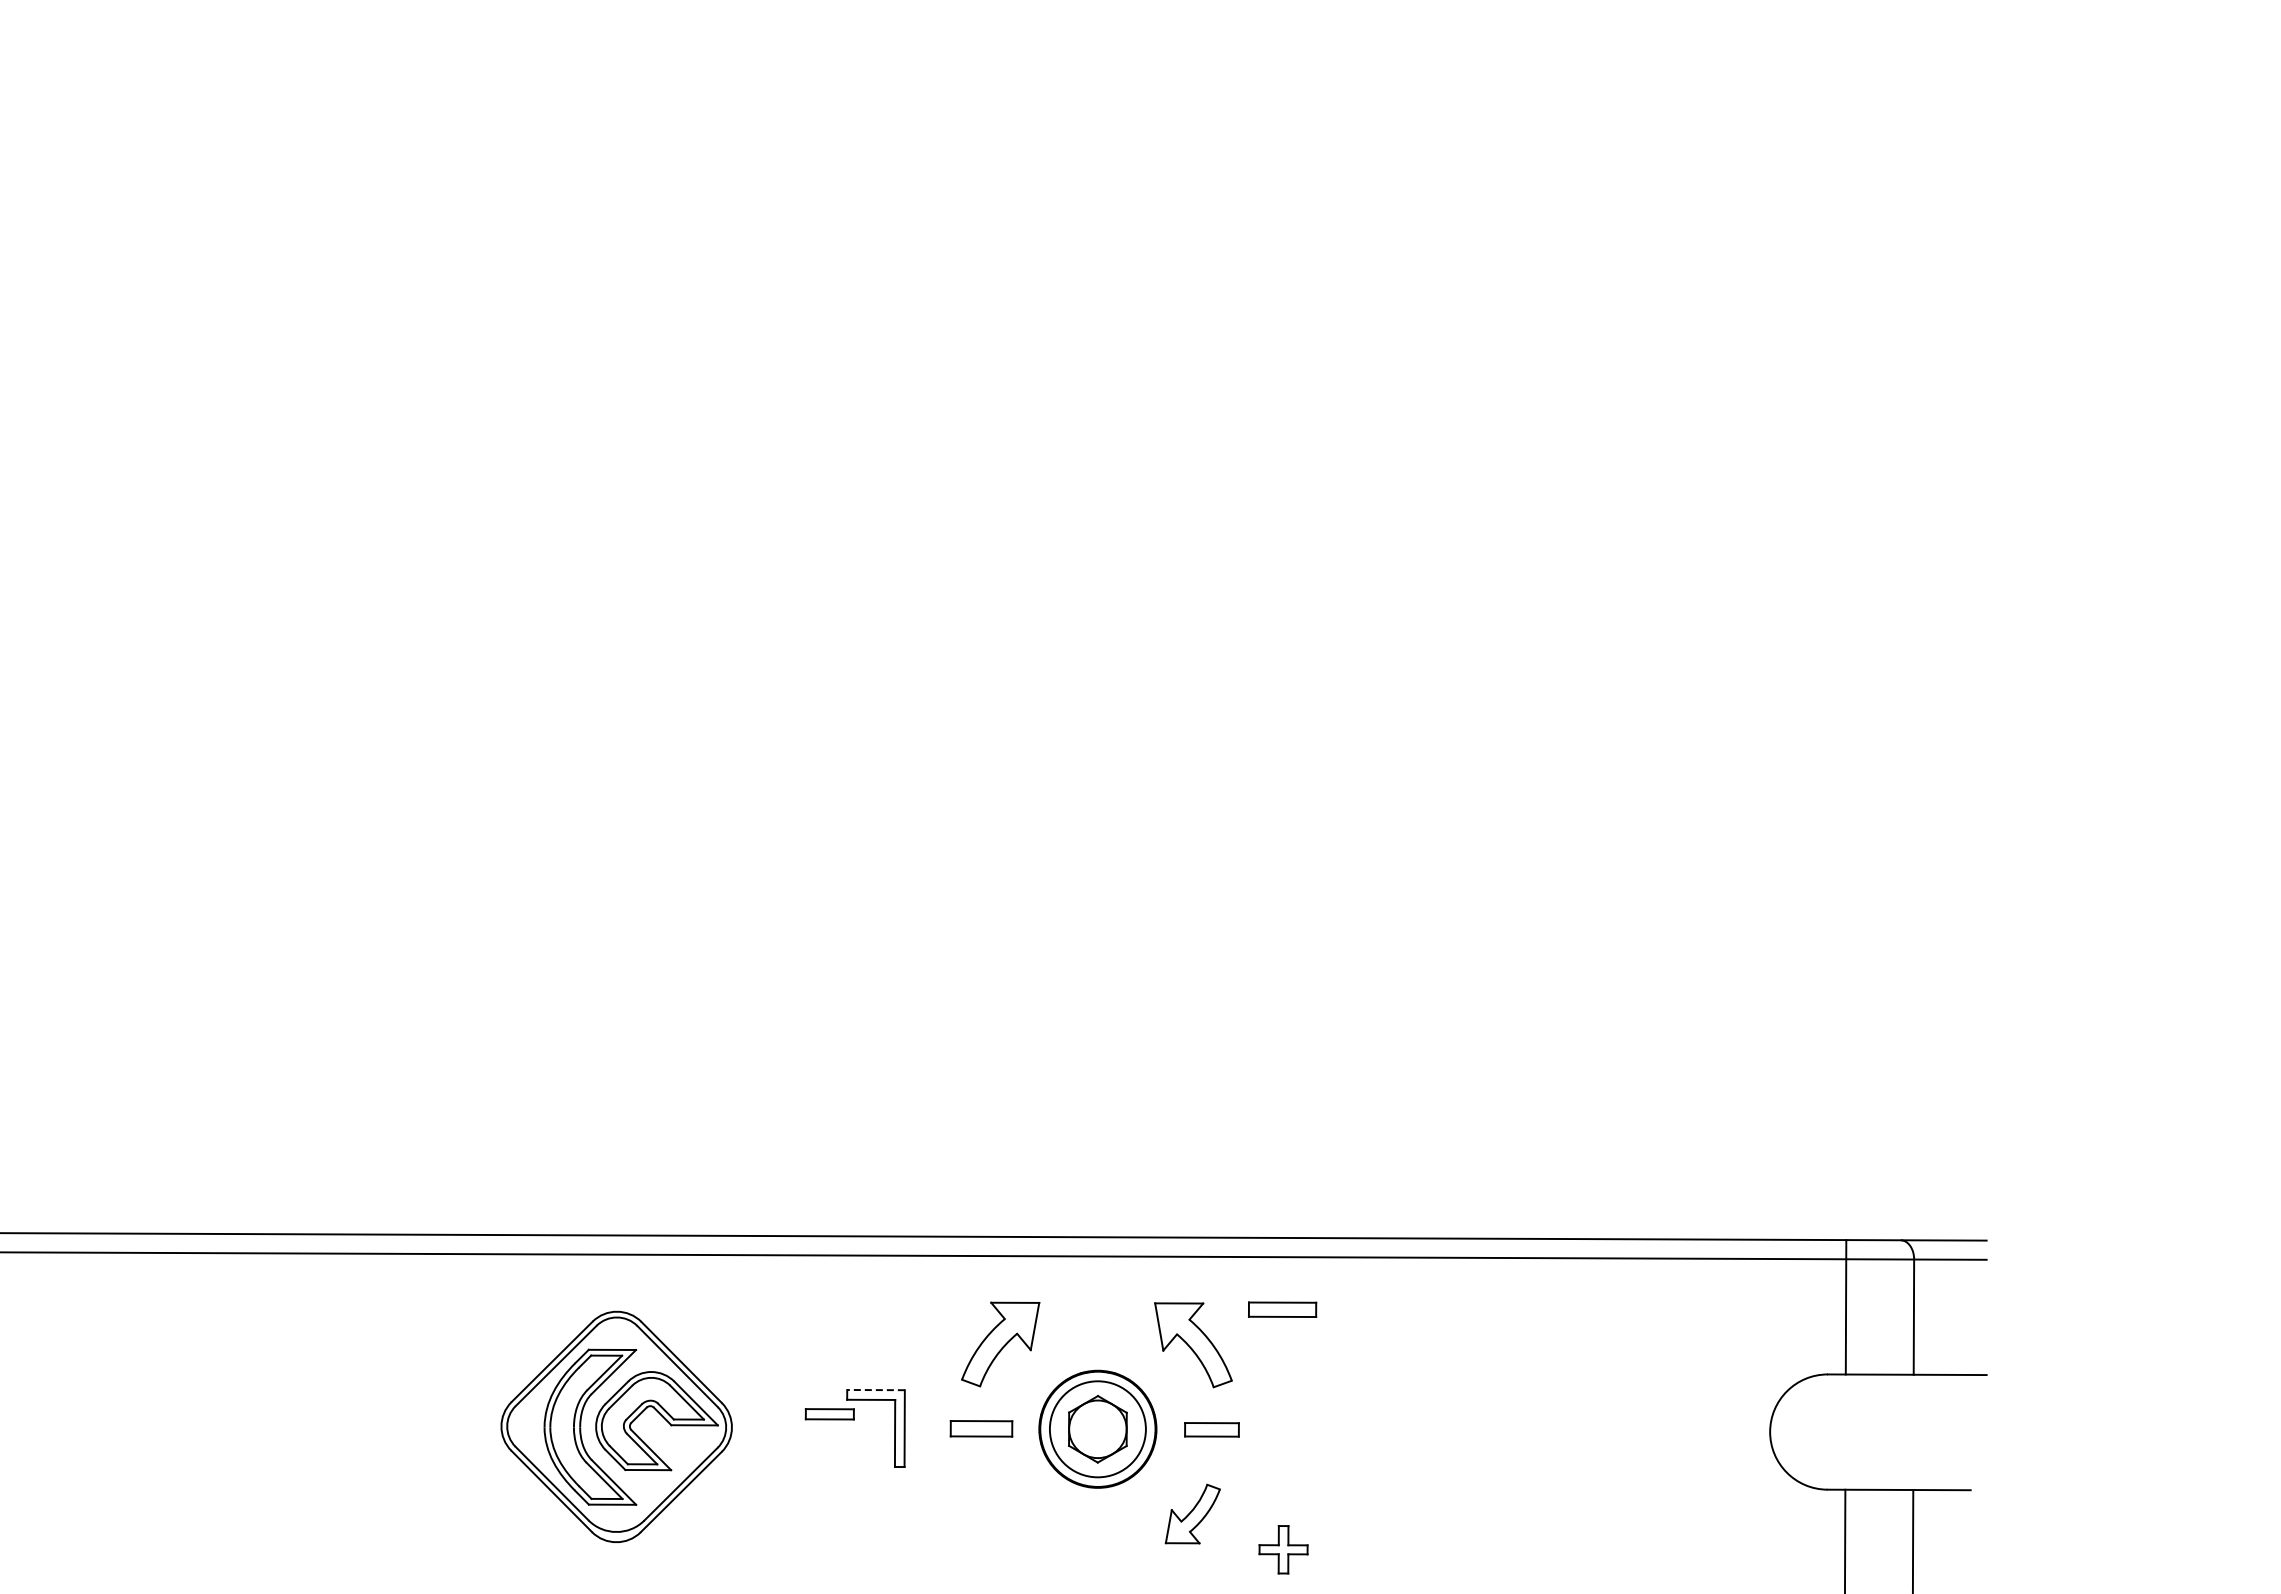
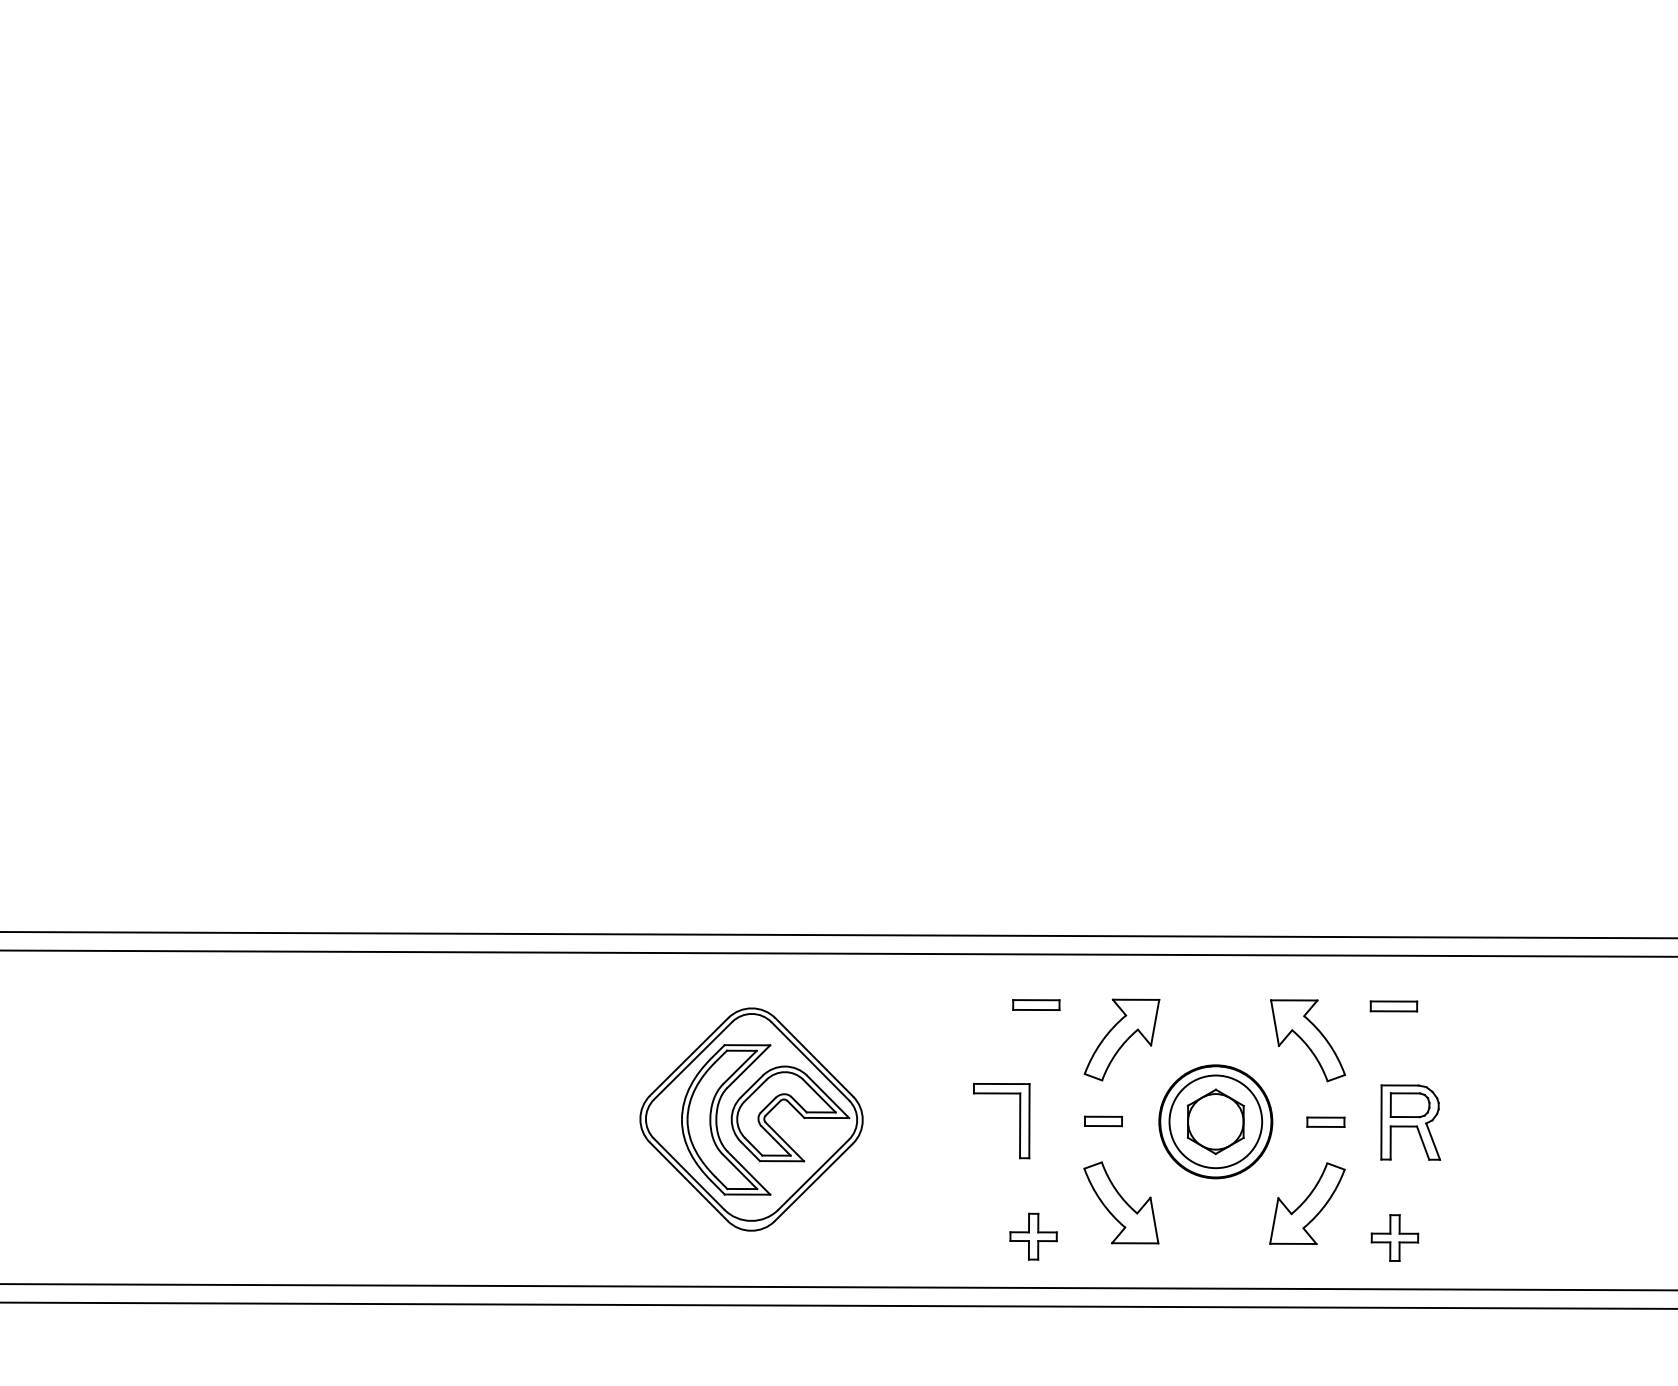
part: (1282, 1309) -> (1393, 1006), size x0.71
line: (876, 1390) -> (1002, 1084), dashed -> solid
part: (829, 1414) -> (1035, 1005), moved
part: (981, 1428) -> (1103, 1121), size x0.62
part: (1211, 1429) -> (1325, 1122), size x0.71
part: (1299, 1429) -> (1410, 1122), added
part: (999, 1513) -> (1120, 1203), added
part: (1192, 1513) -> (1307, 1203), size x1.43
part: (908, 1548) -> (1033, 1236), added

